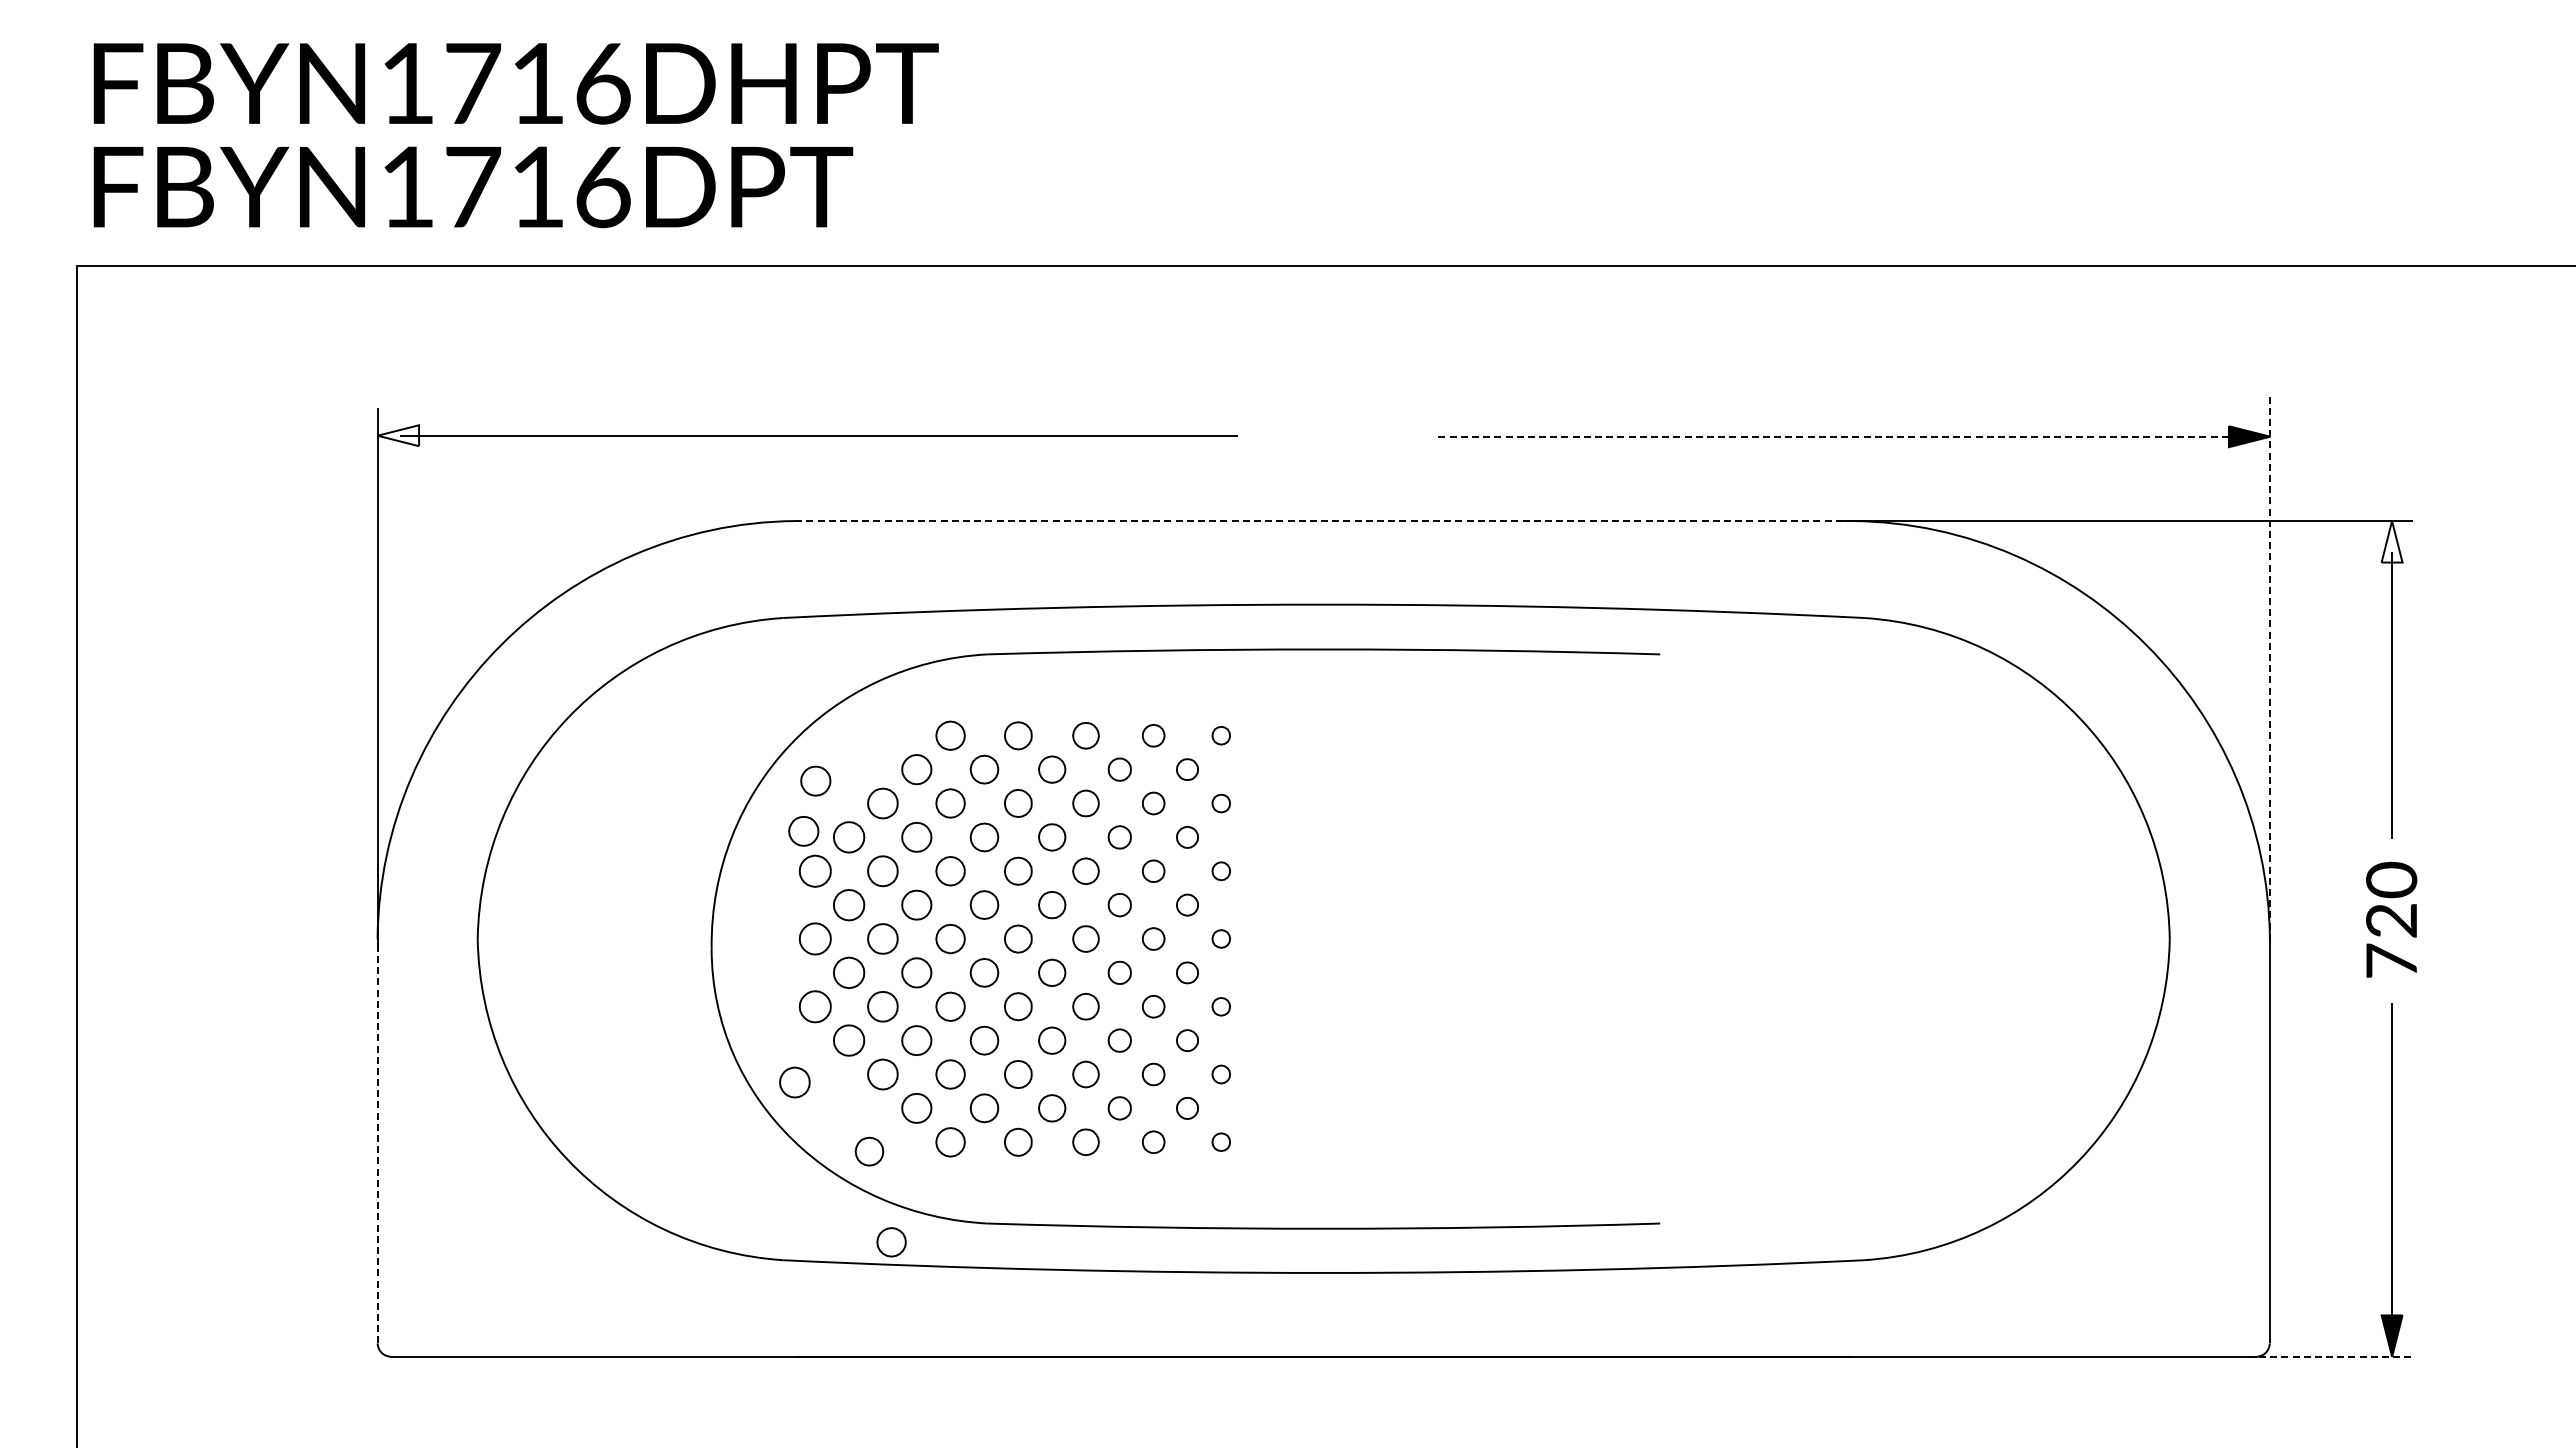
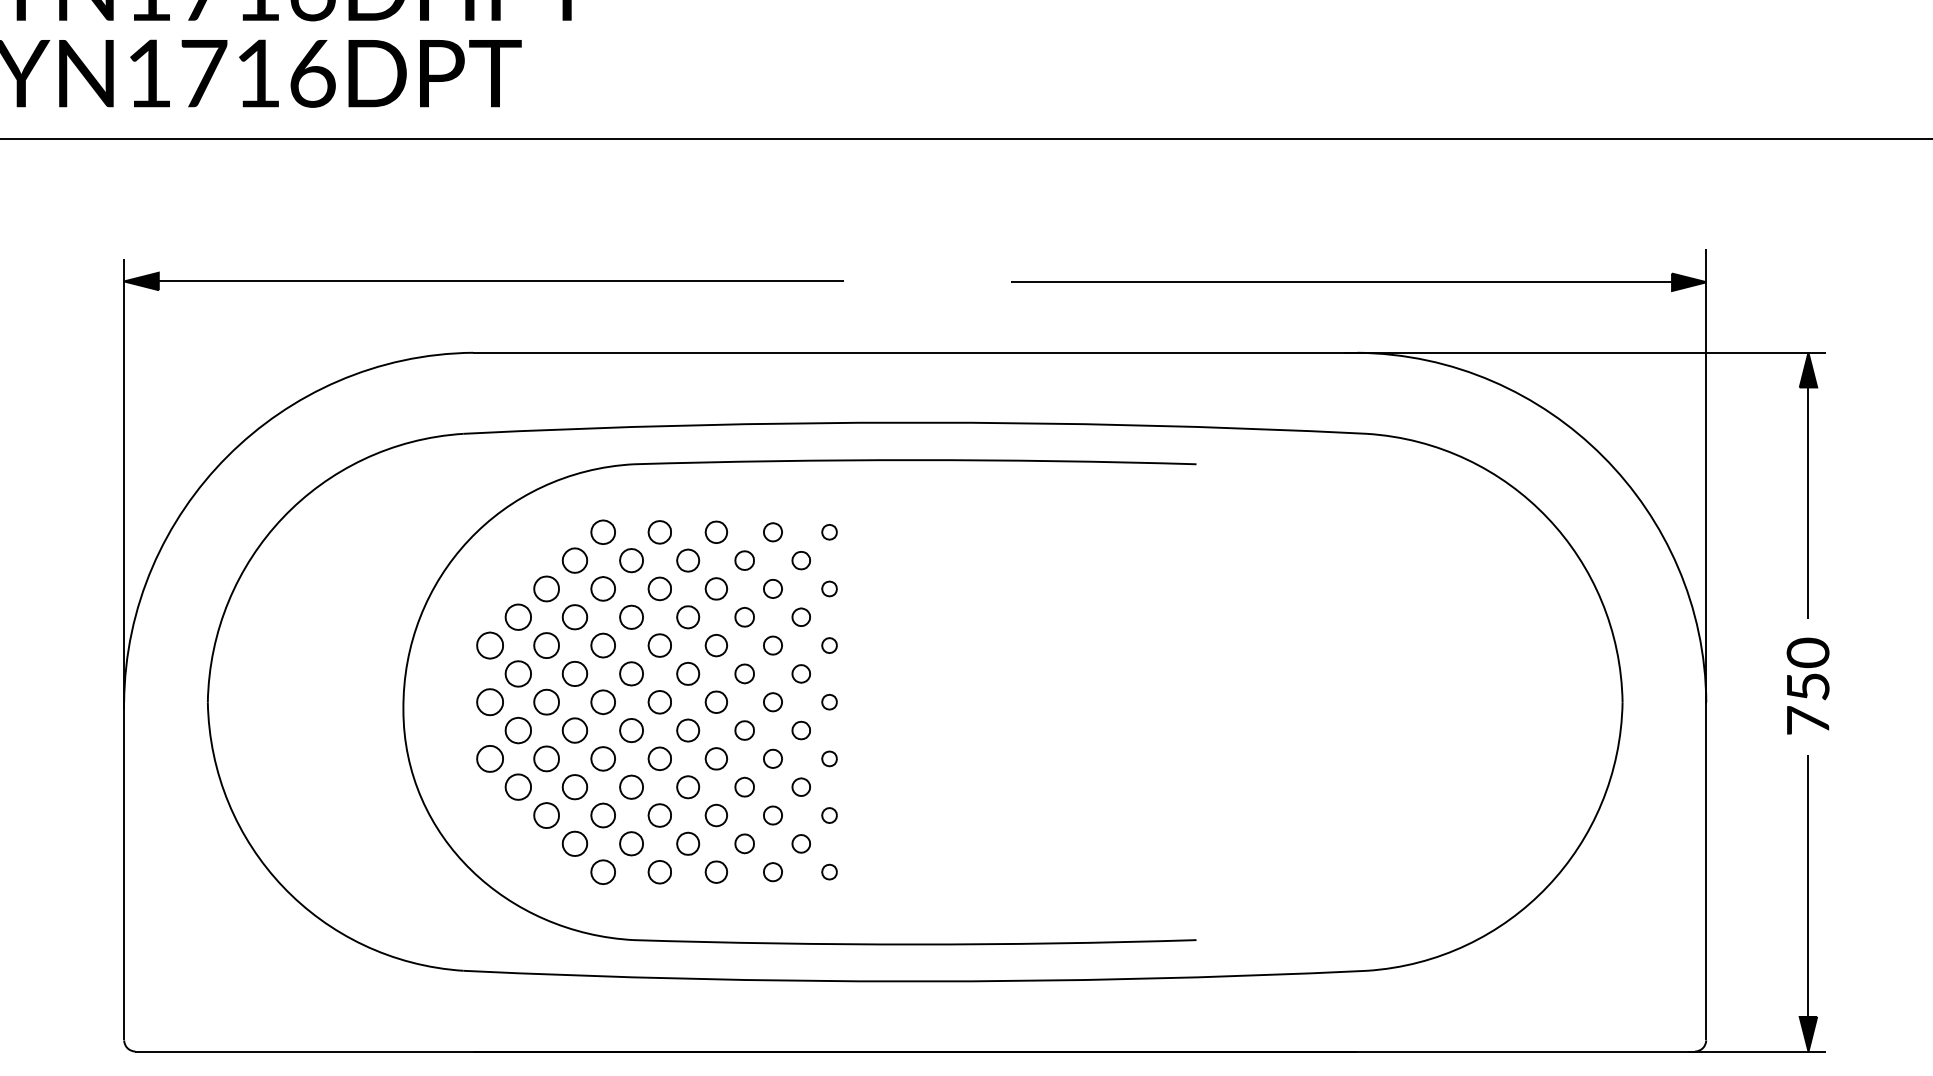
fill: (398, 435) -> (141, 281), added
line: (1843, 436) -> (1349, 282), dashed -> solid
line: (1323, 521) -> (915, 353), dashed -> solid
fill: (2391, 541) -> (1807, 369), added
line: (2269, 668) -> (1705, 476), dashed -> solid
part: (815, 780) -> (490, 569), removed
part: (803, 831) -> (480, 612), removed
text: (2391, 920) -> (1807, 686), 720 -> 750
part: (794, 1082) -> (472, 822), removed
line: (377, 1140) -> (124, 870), dashed -> solid
part: (869, 1151) -> (535, 879), removed
part: (891, 1242) -> (553, 955), removed
line: (2330, 1356) -> (1756, 1051), dashed -> solid

